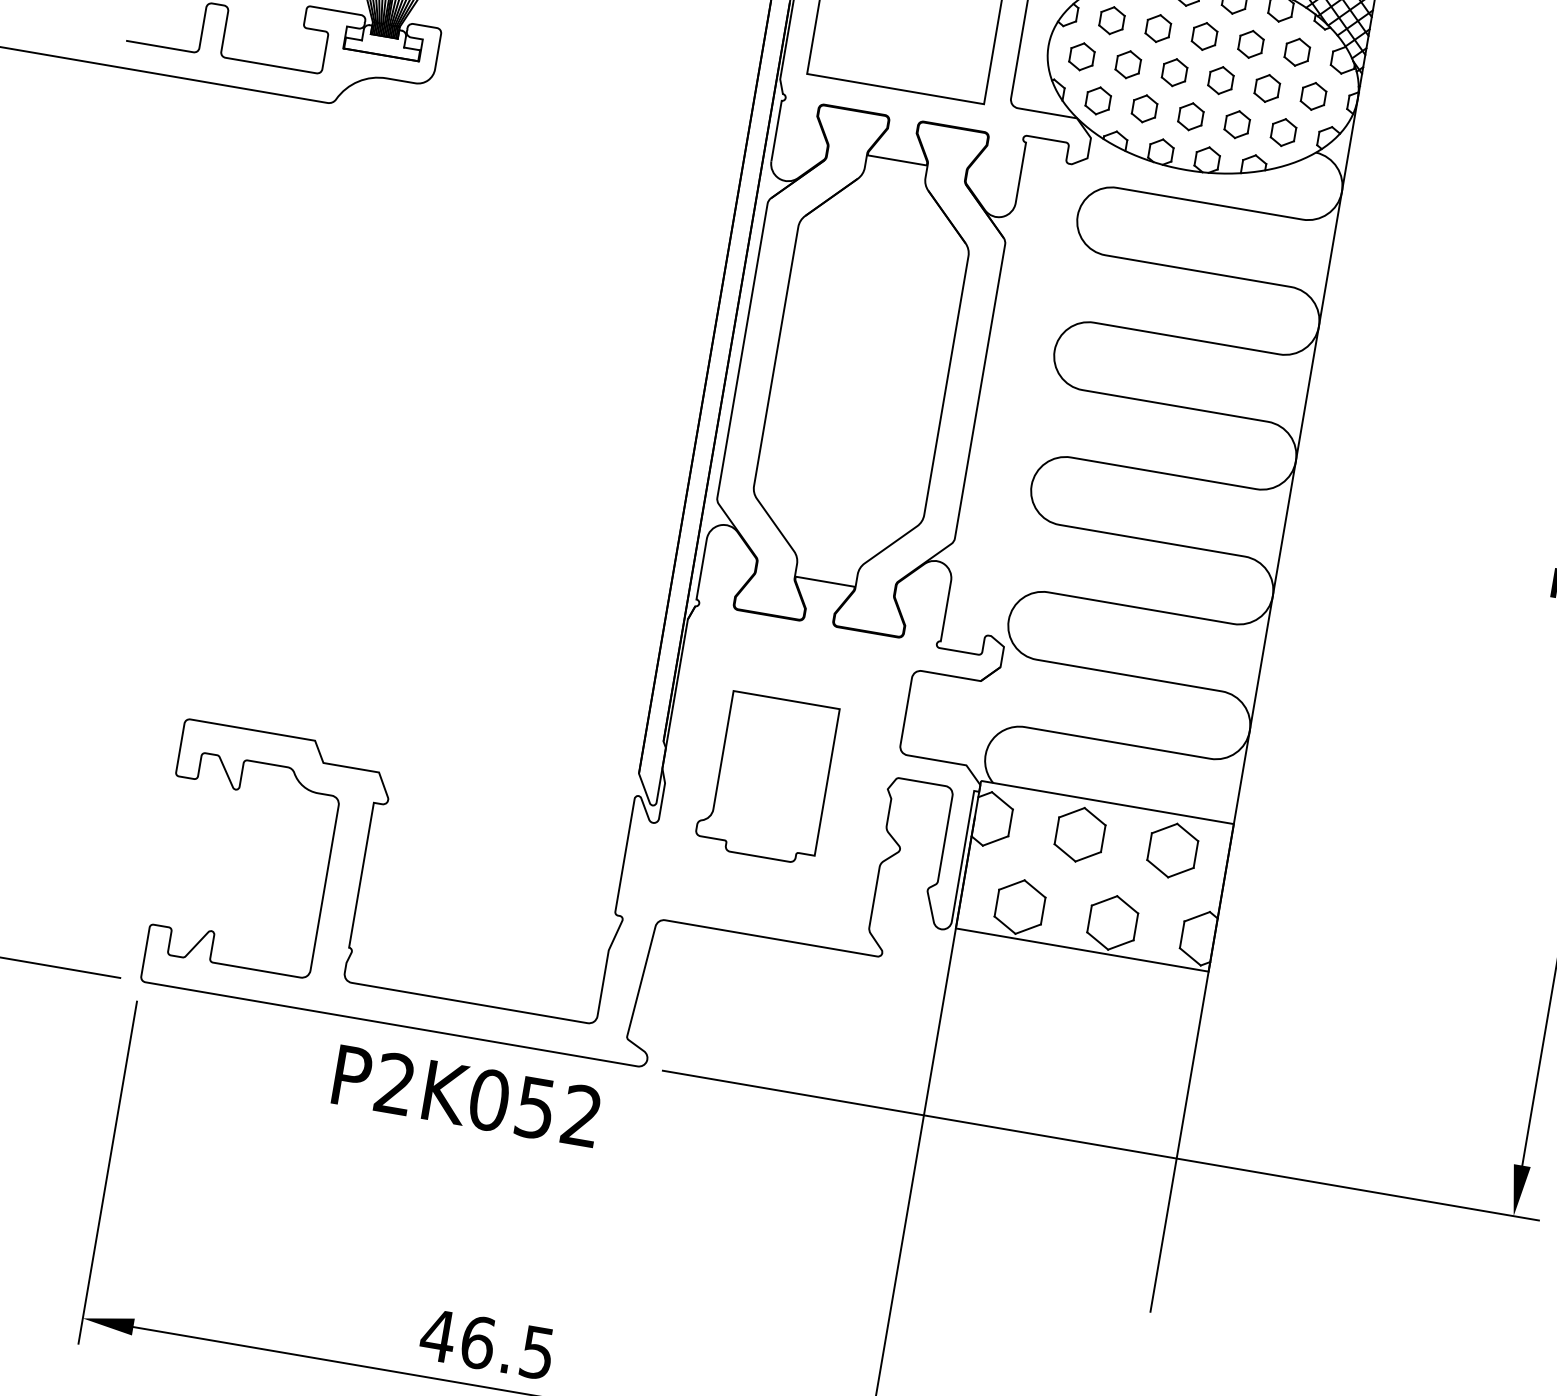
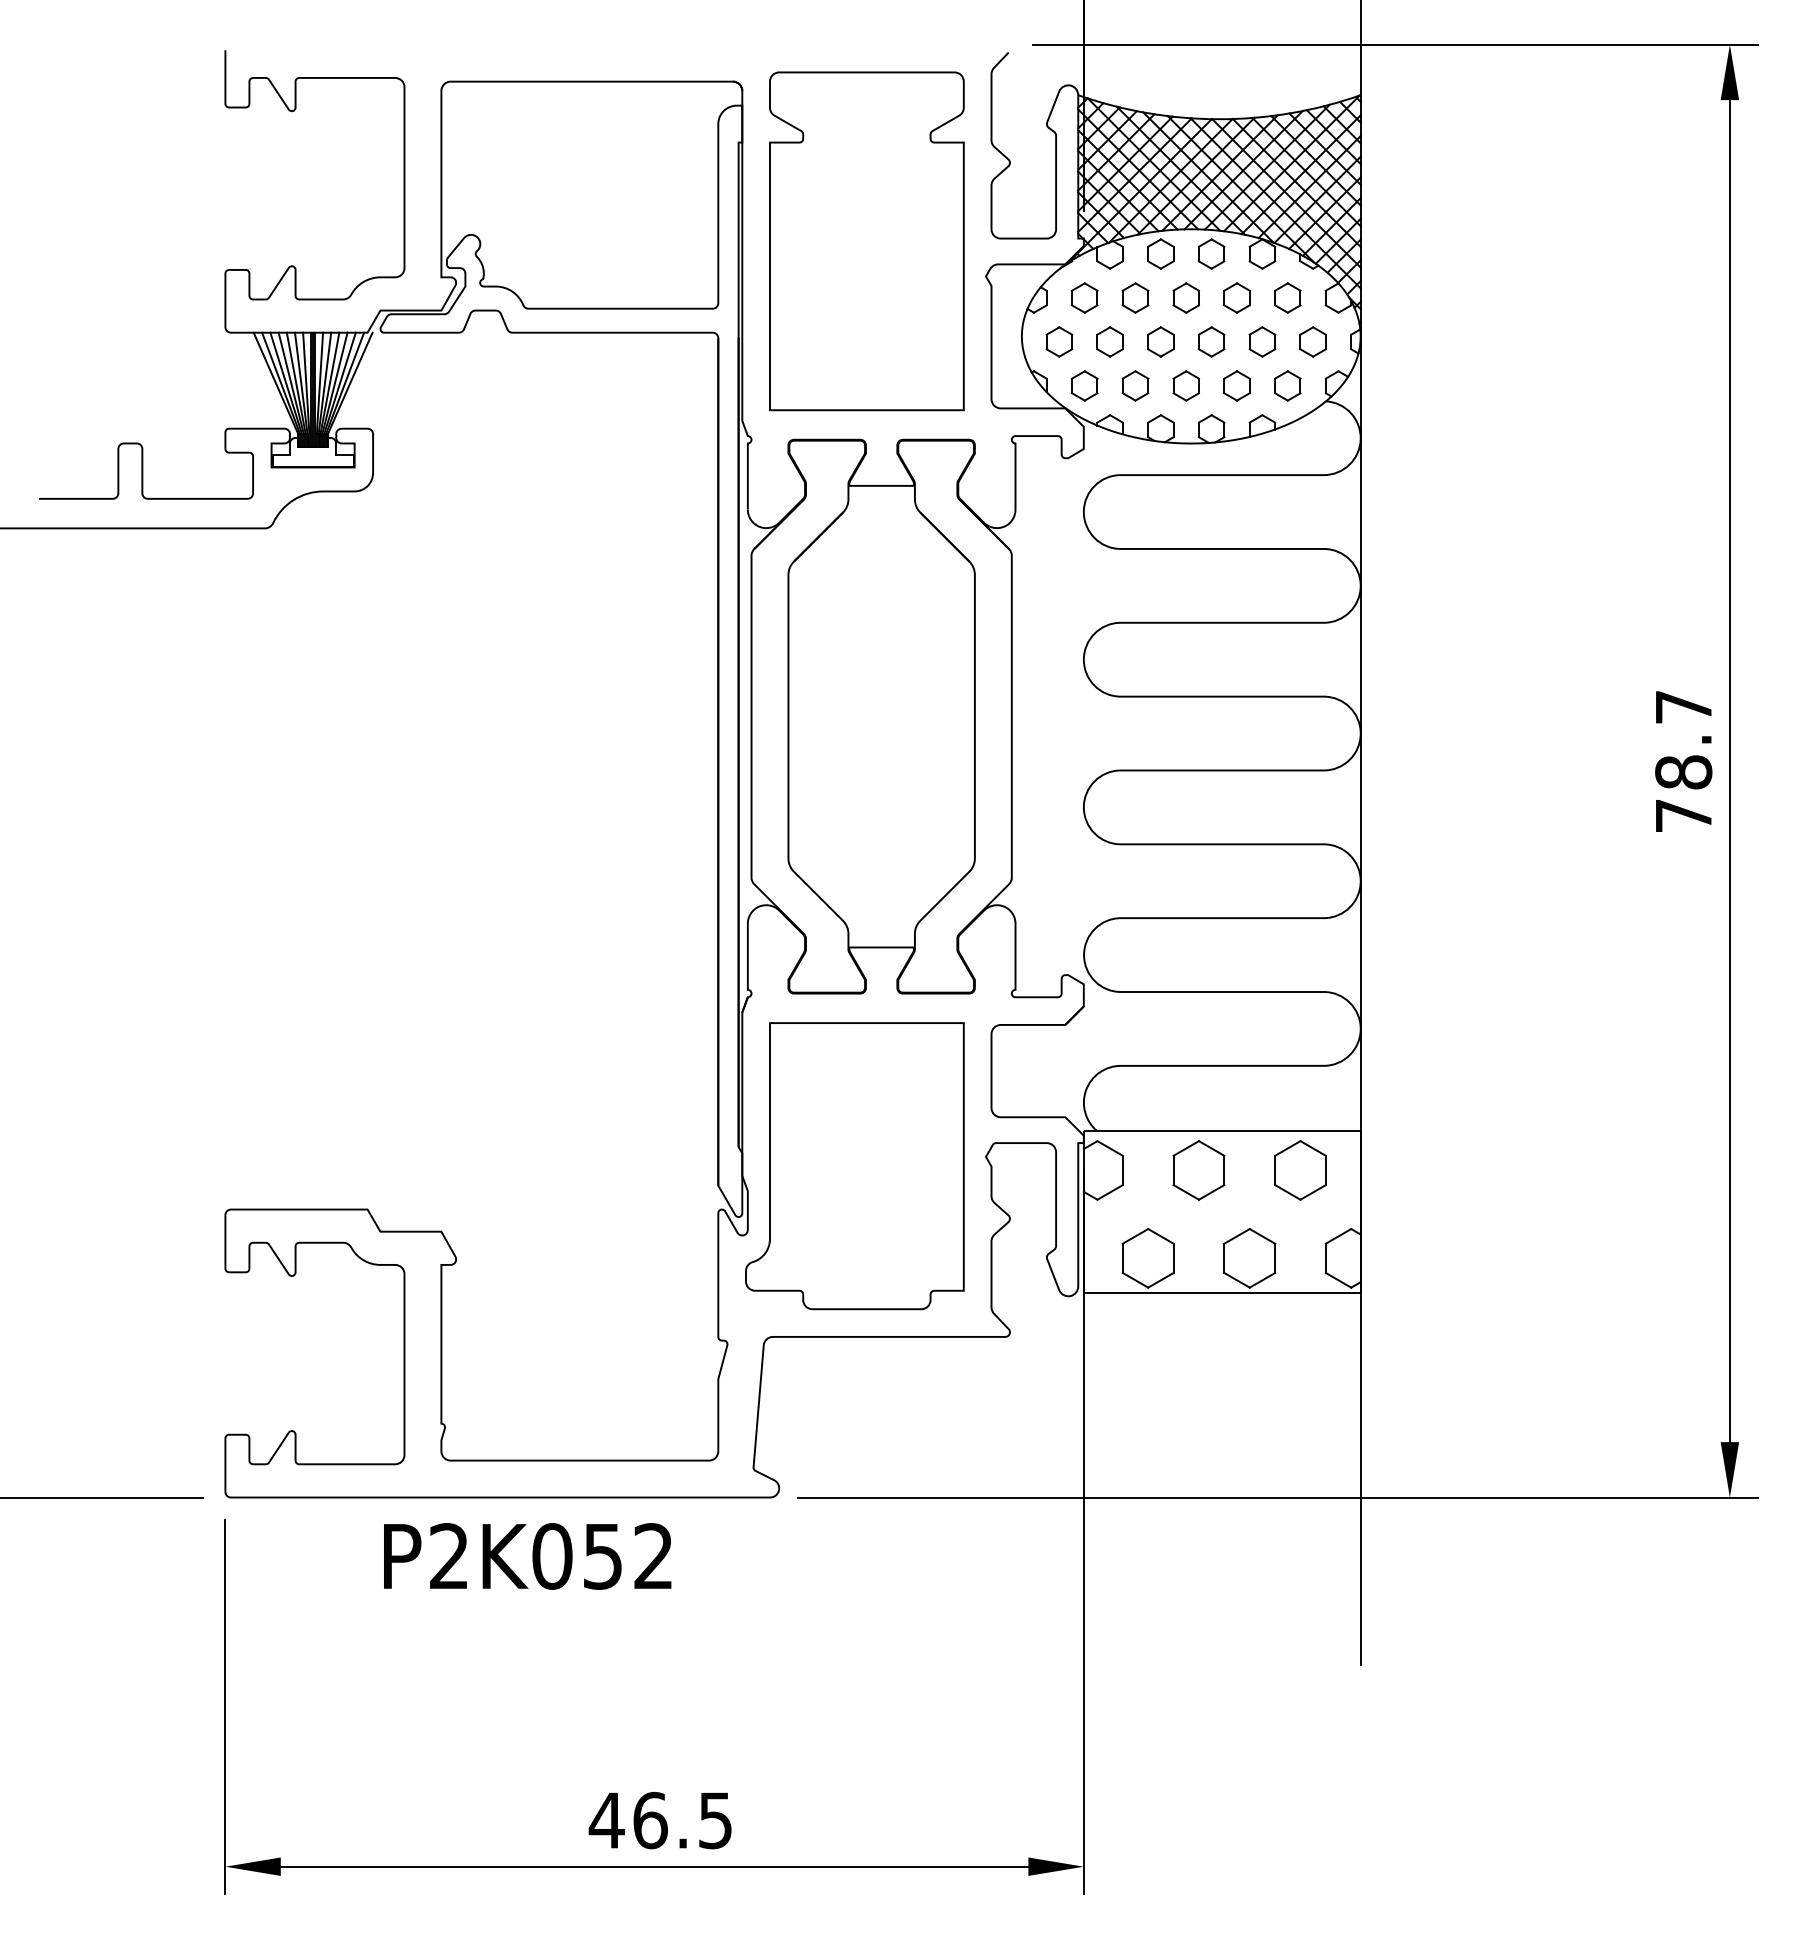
part: (766, 777) -> (854, 1166), size x1.67
text: (466, 1096) -> (527, 1556), moved

